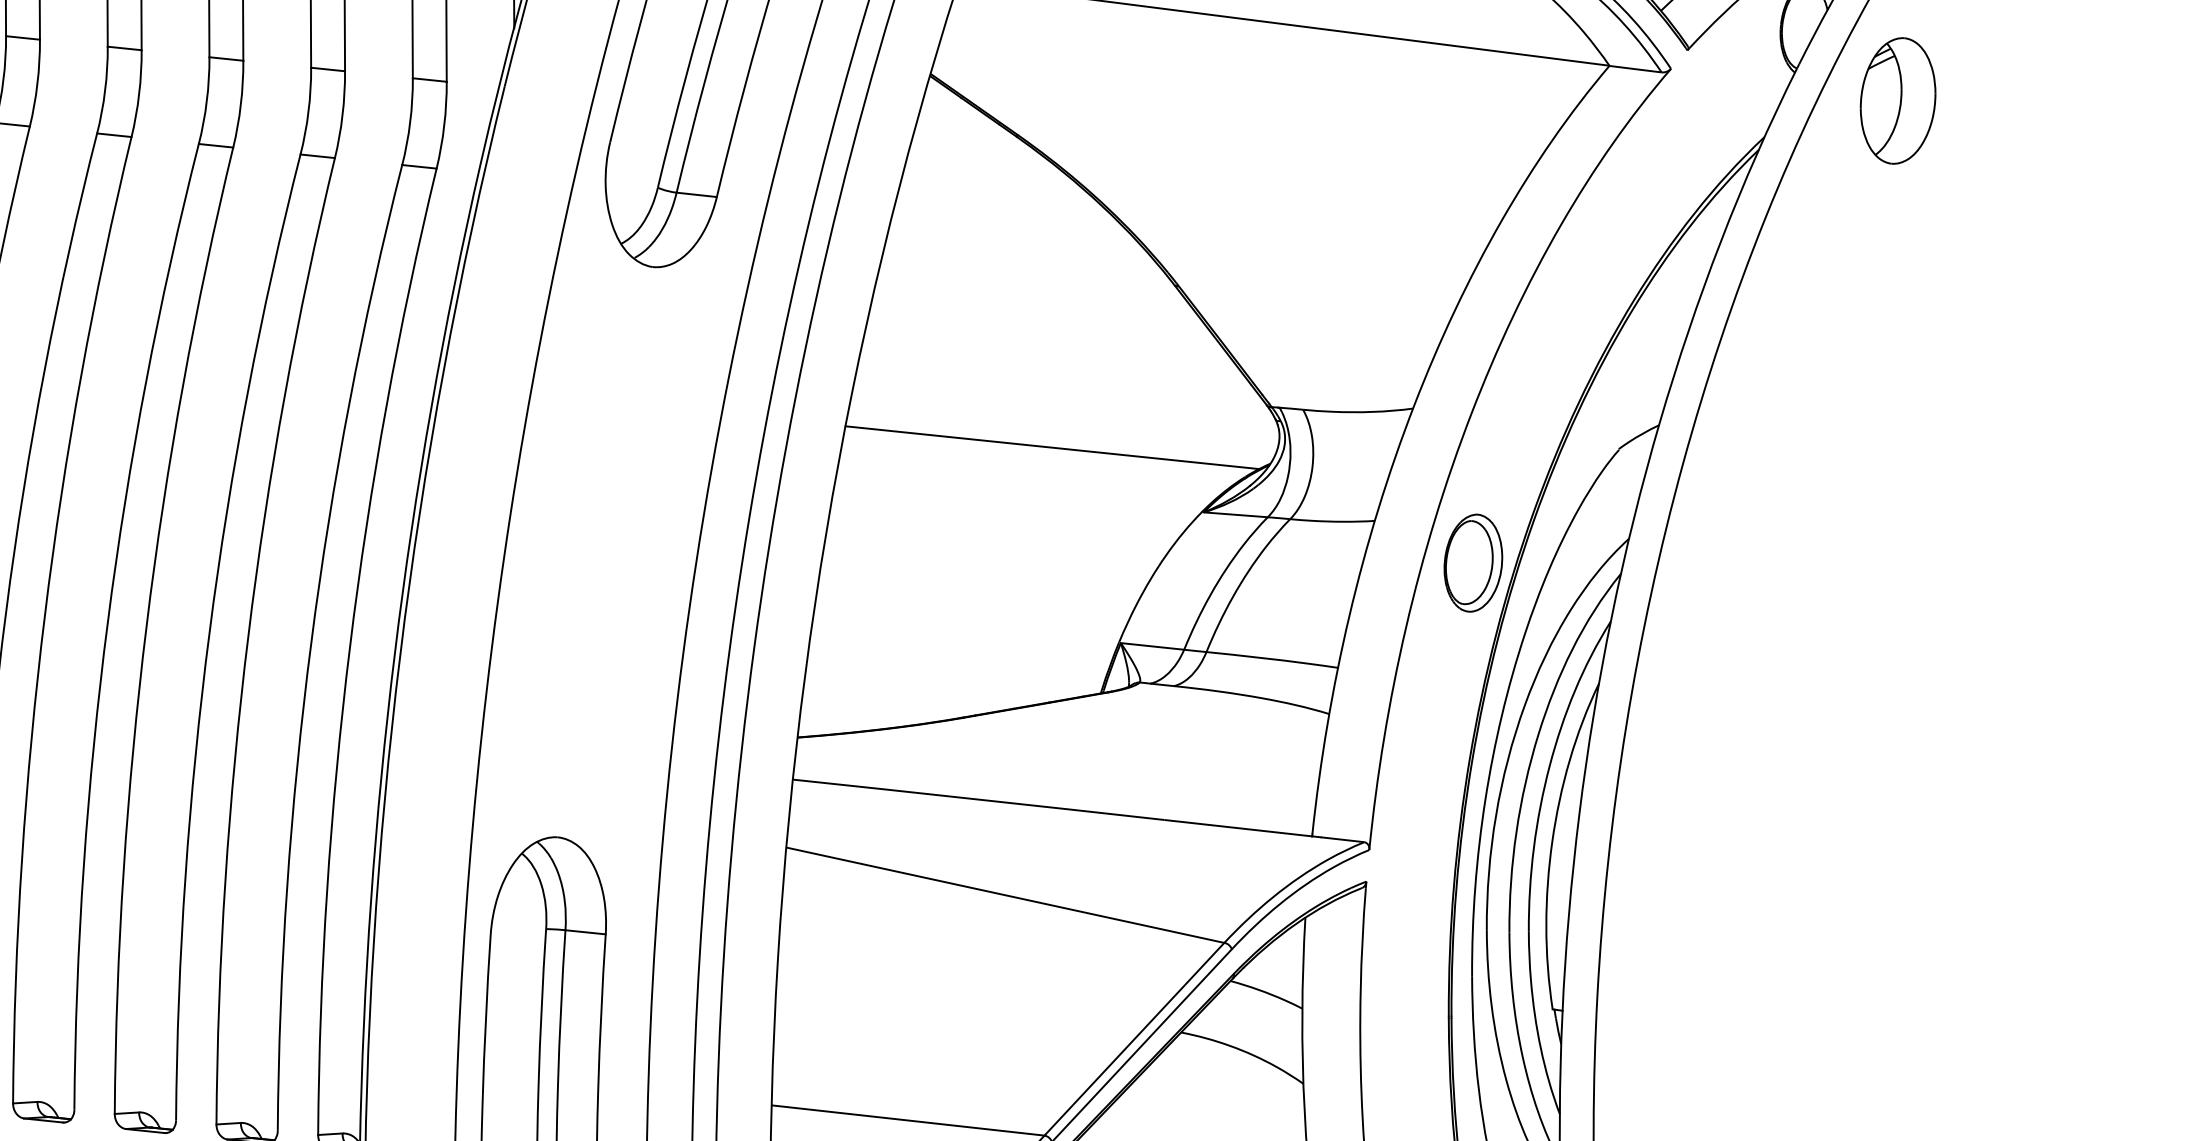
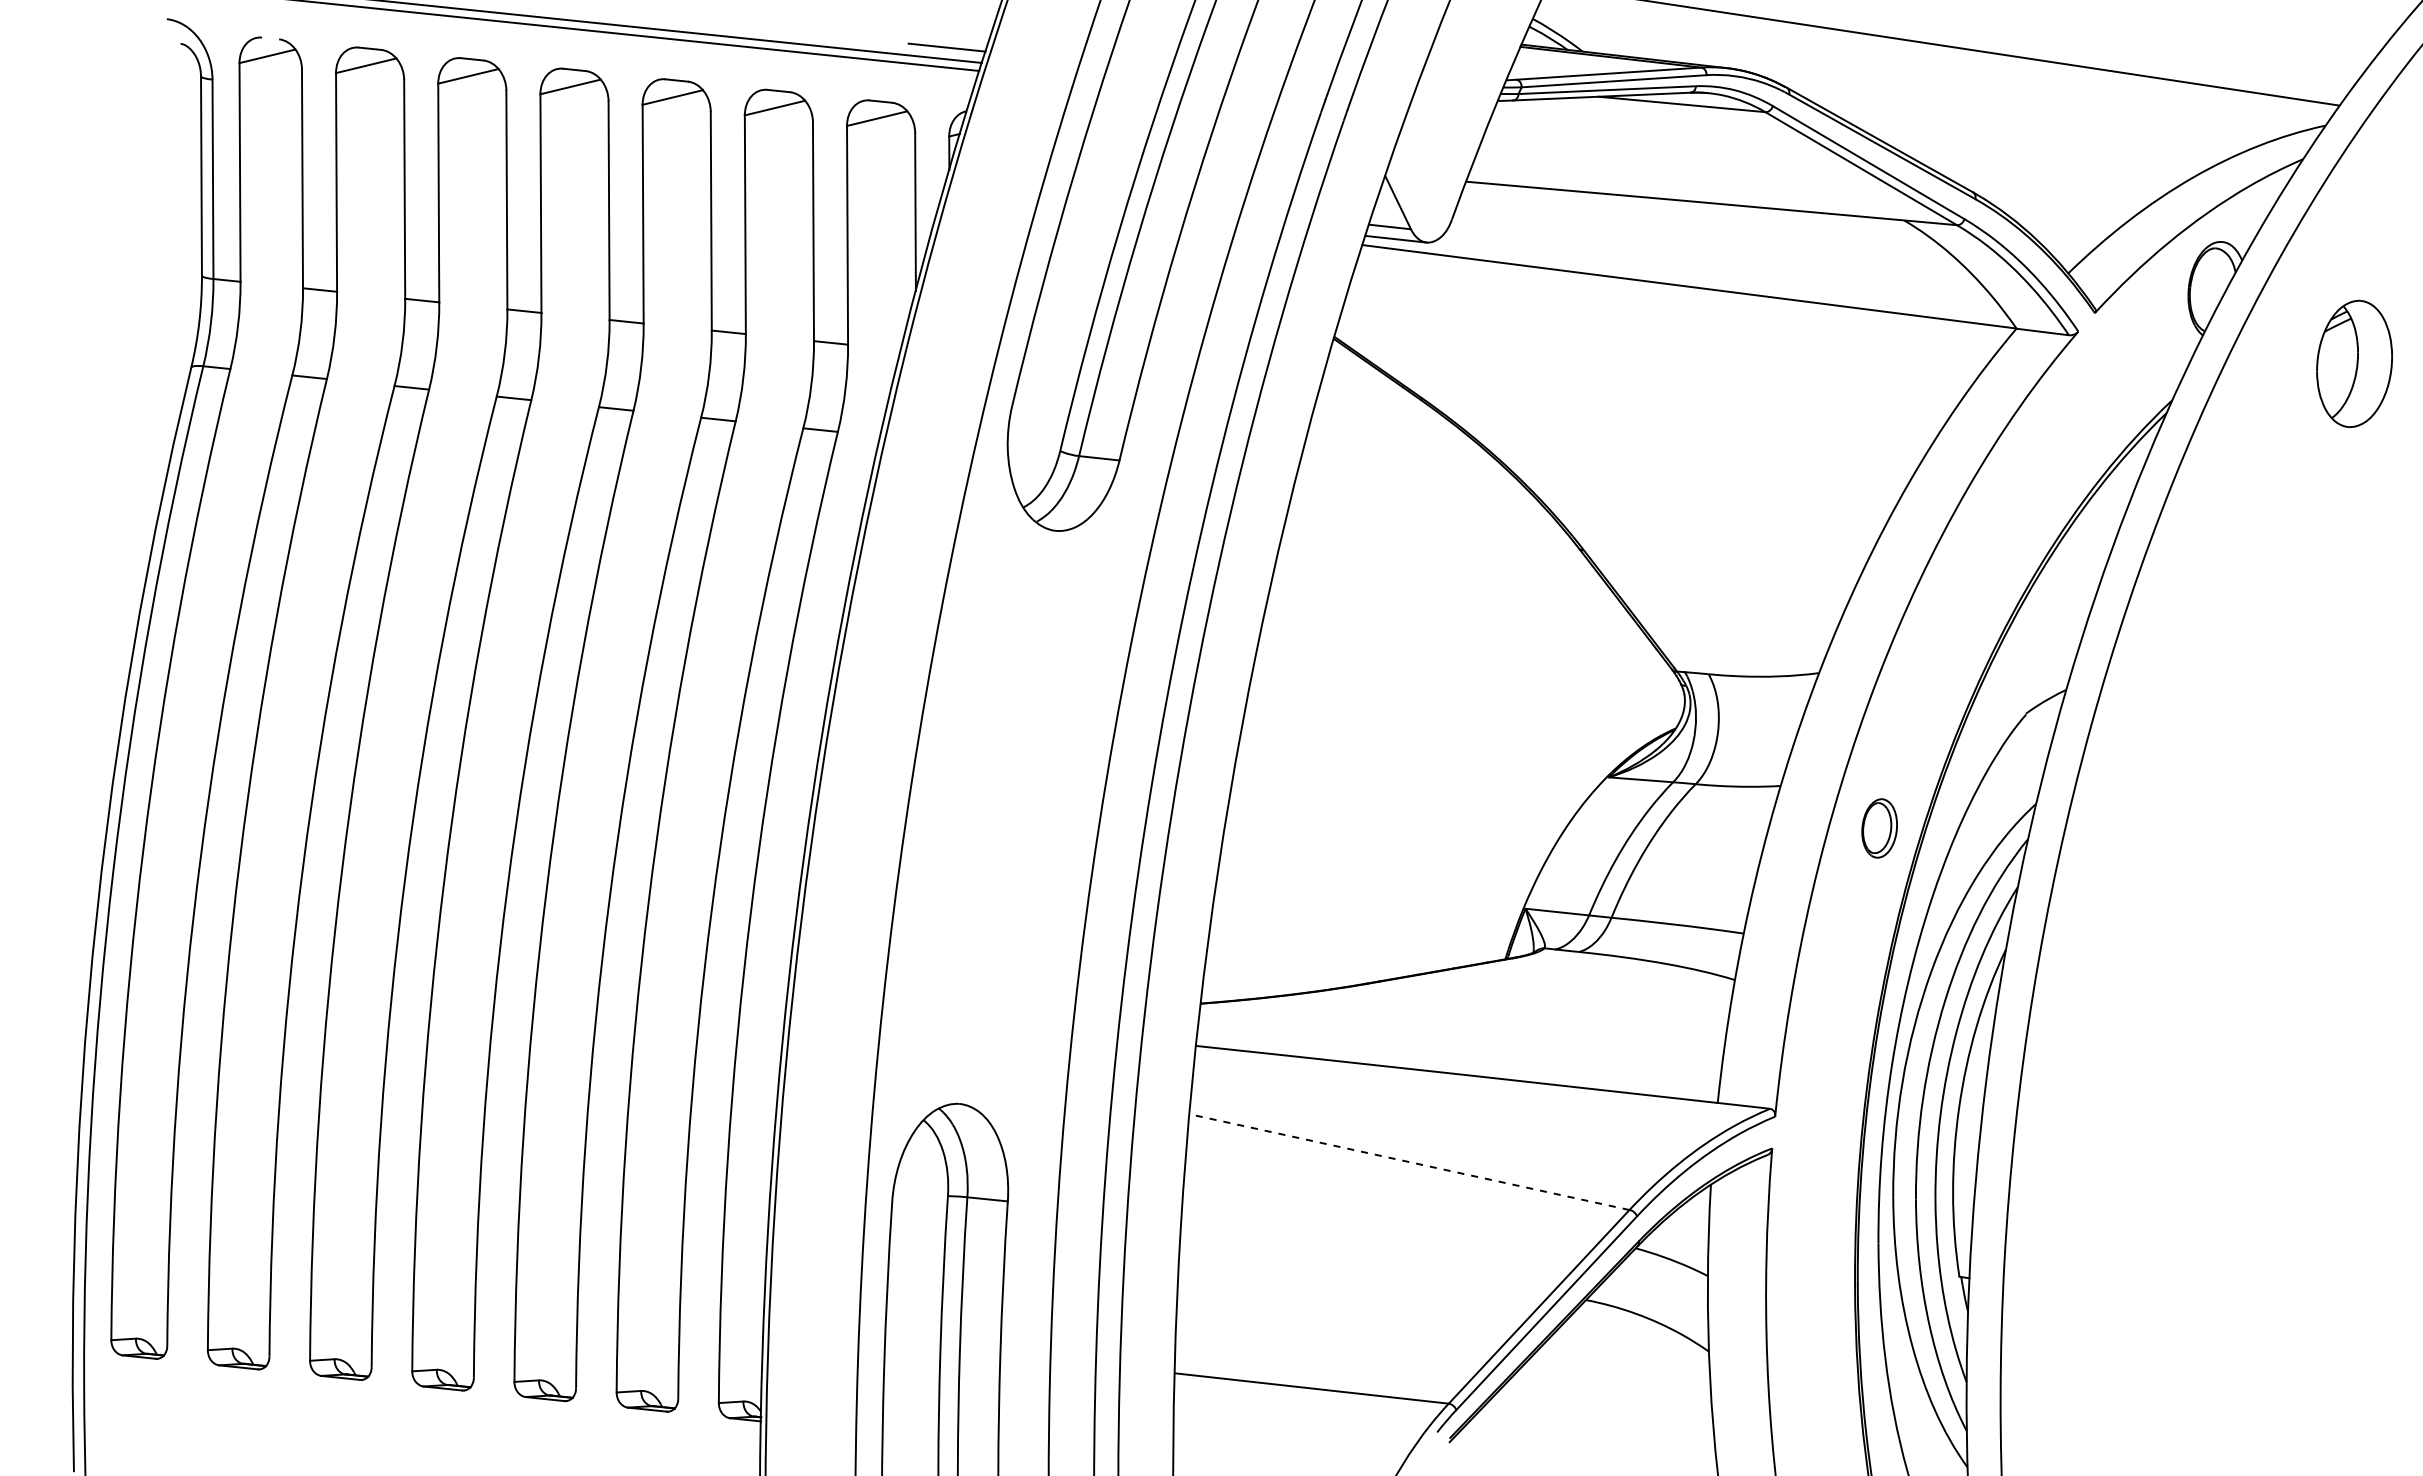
part: (1898, 100) -> (2354, 363), moved
line: (1052, 446) -> (1456, 711), removed
part: (1473, 563) -> (1879, 828), size x0.6
line: (1005, 895) -> (1409, 1162), solid -> dashed

